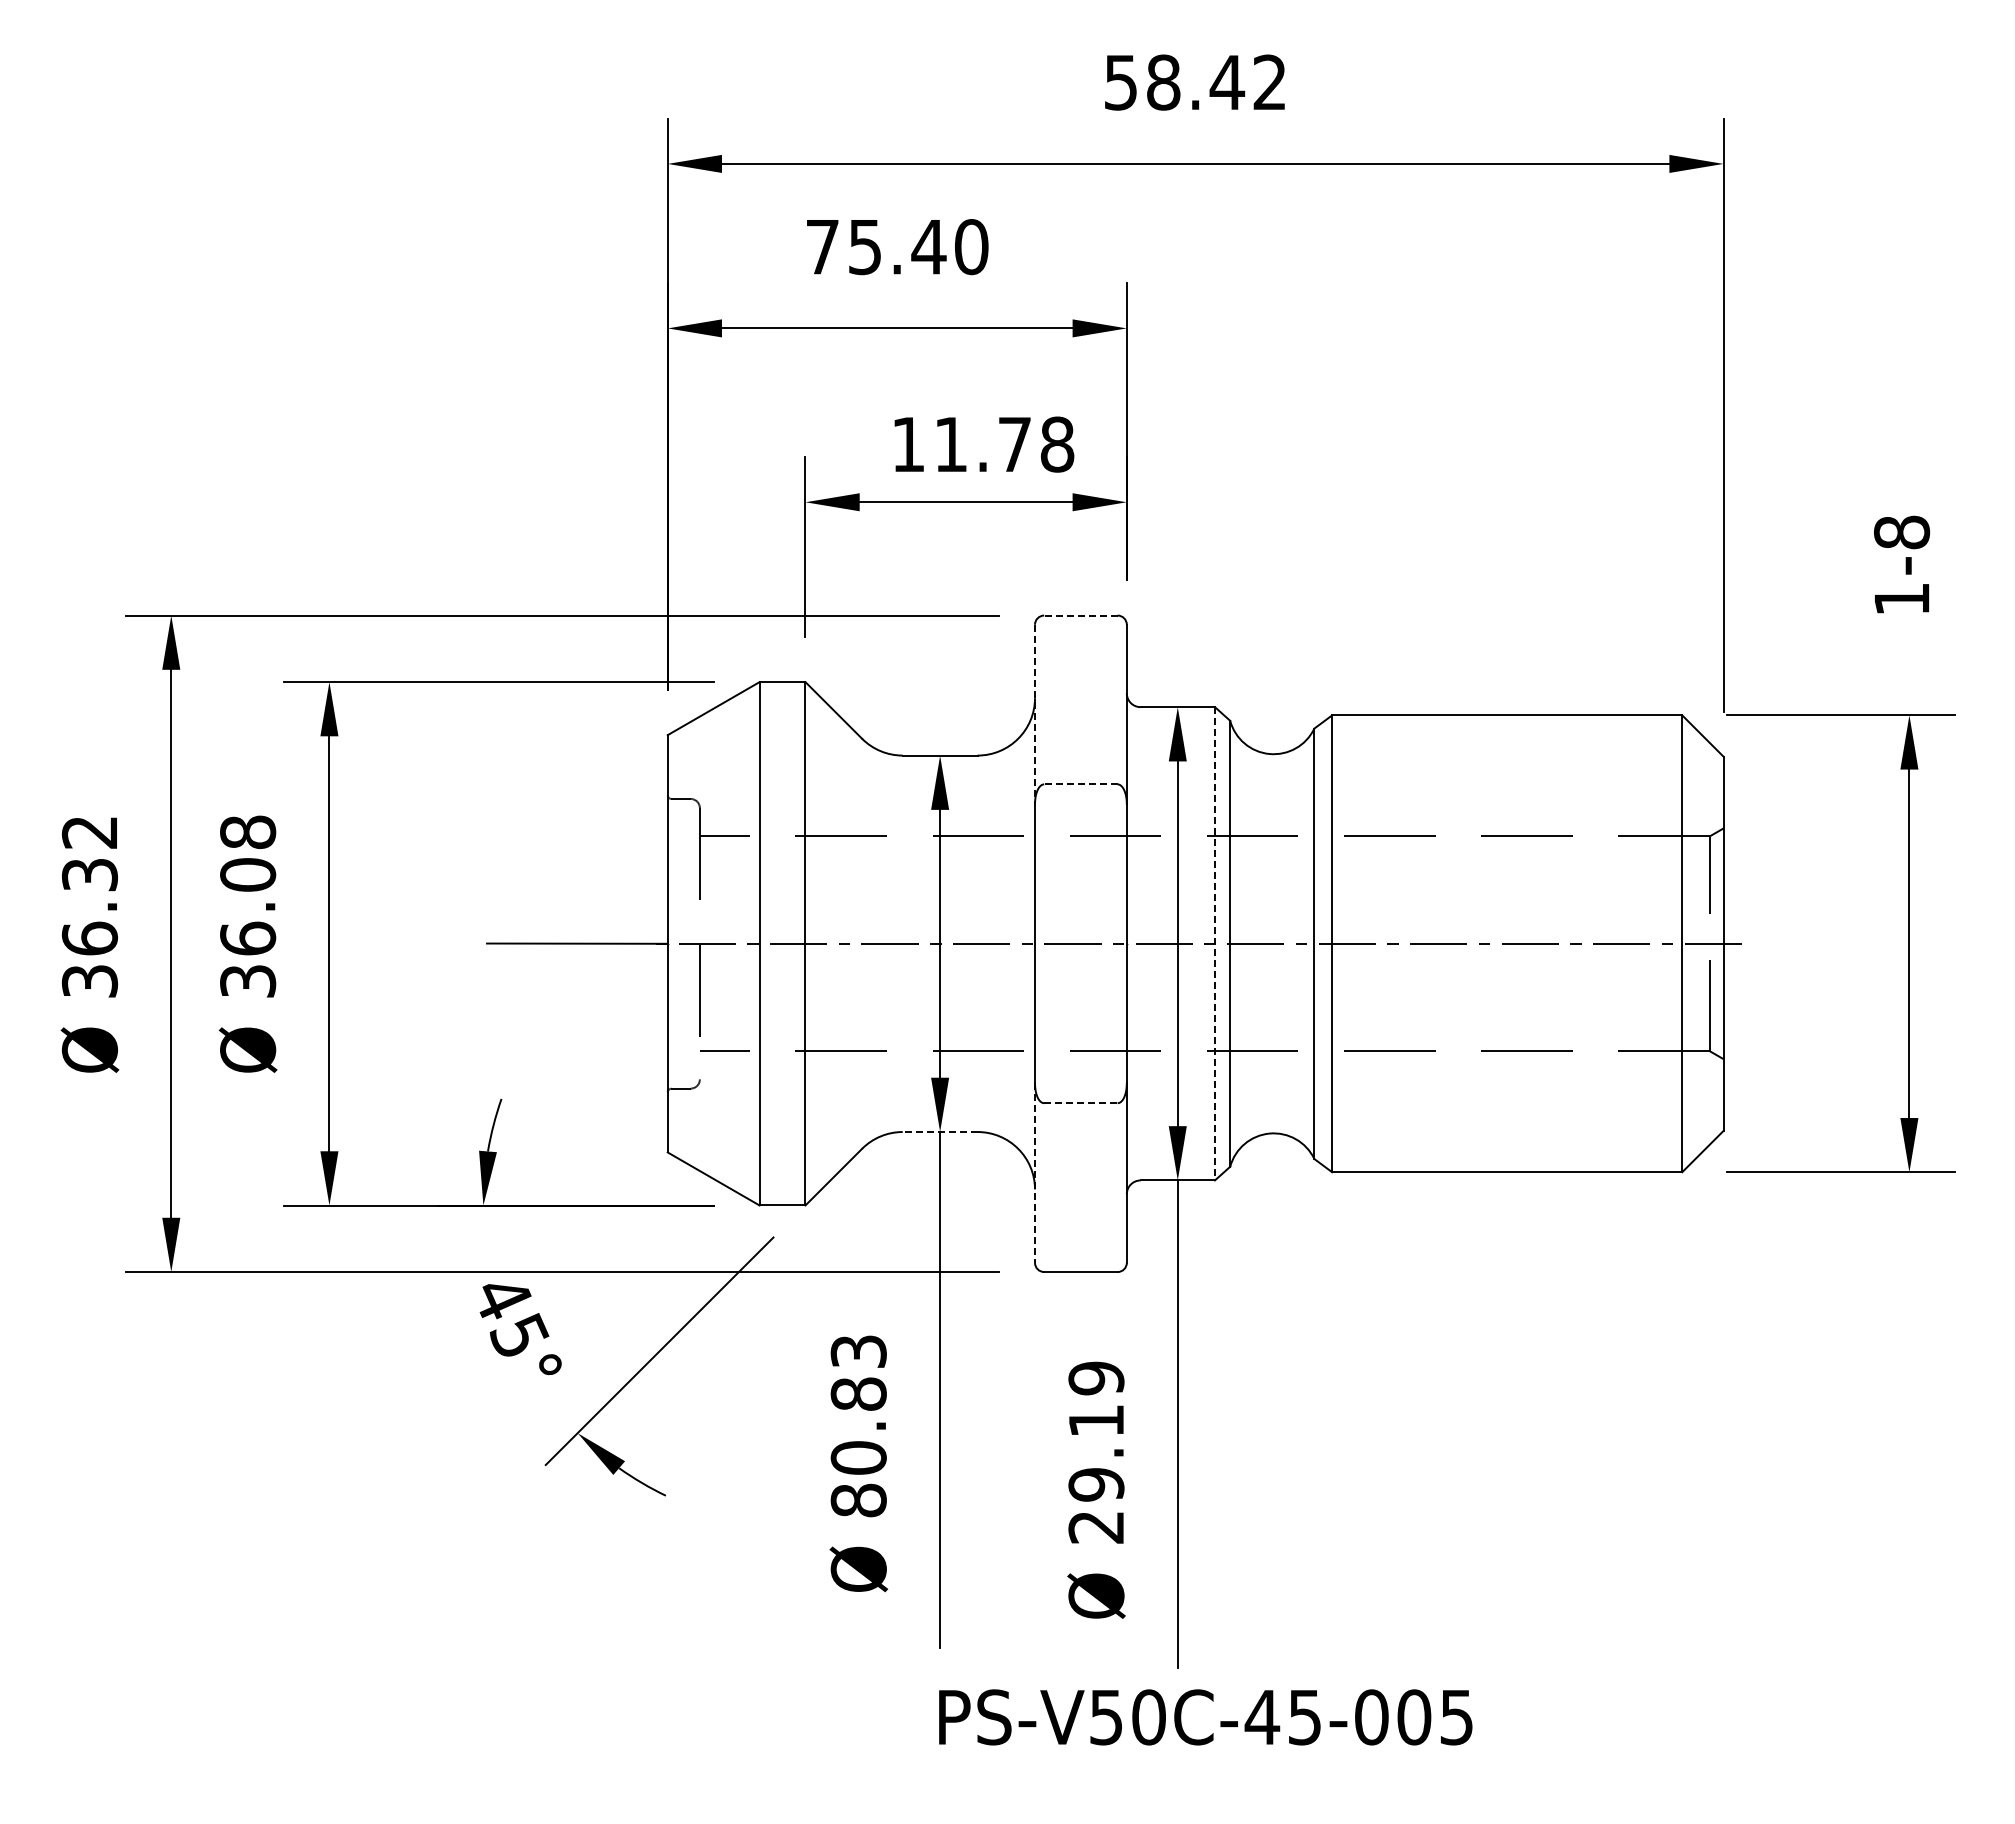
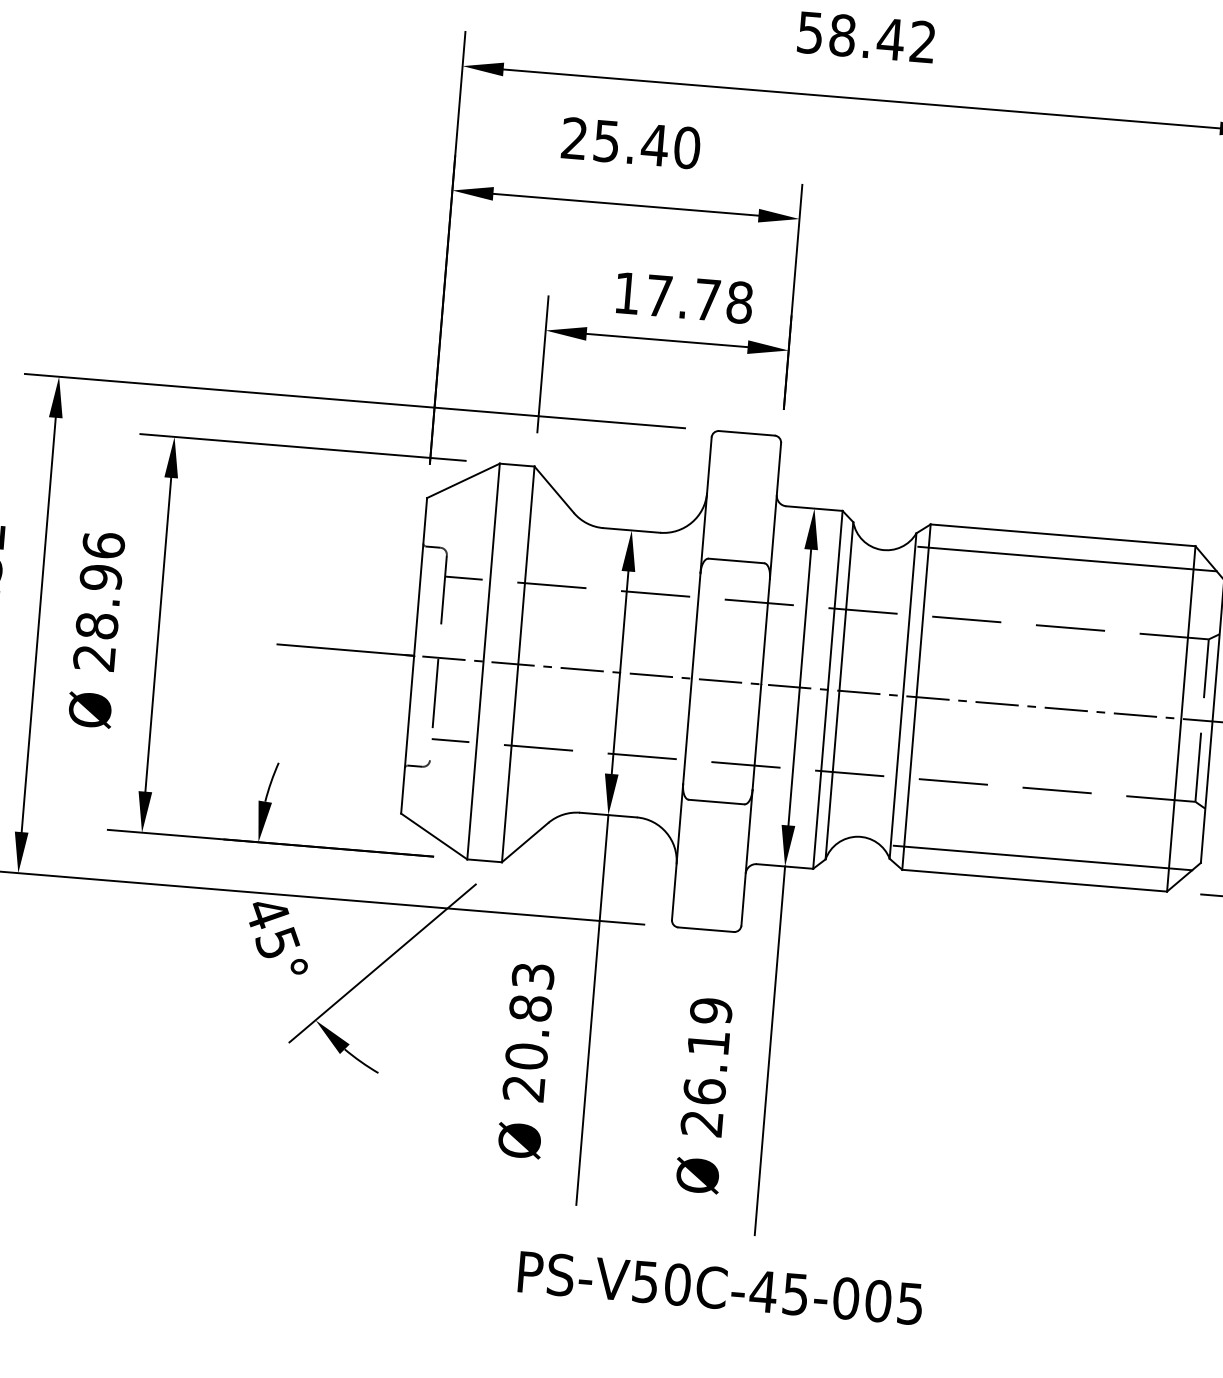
text: (822, 246) -> (574, 138), 75.40 -> 25.40
text: (950, 444) -> (658, 295), 11.78 -> 17.78
line: (1080, 615) -> (746, 433), dashed -> solid
line: (1035, 714) -> (706, 505), dashed -> solid
line: (1515, 746) -> (1067, 559), added
line: (1080, 784) -> (736, 561), dashed -> solid
text: (248, 906) -> (99, 601), 36.08 -> 28.96
line: (1214, 943) -> (827, 689), dashed -> solid
line: (1080, 1103) -> (716, 802), dashed -> solid
line: (939, 1132) -> (607, 815), dashed -> solid
line: (1515, 1141) -> (1042, 858), added
line: (1035, 1173) -> (677, 852), dashed -> solid
text: (1096, 1484) -> (704, 1091), 29.19 -> 26.19
text: (858, 1500) -> (523, 1088), 80.83 -> 20.83
text: (1205, 1717) -> (720, 1288), moved

